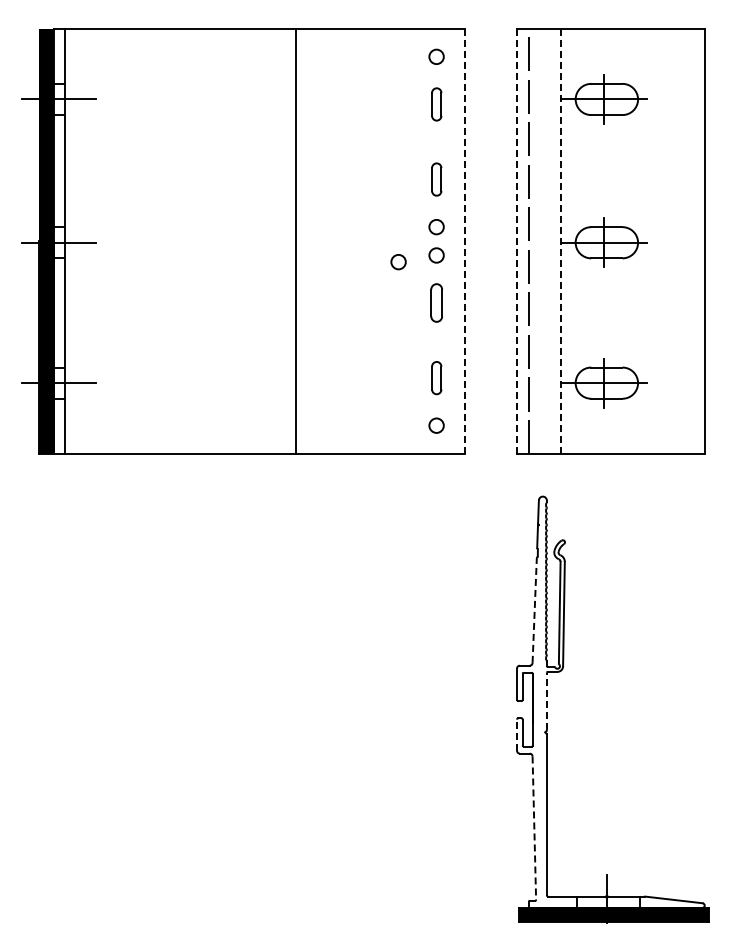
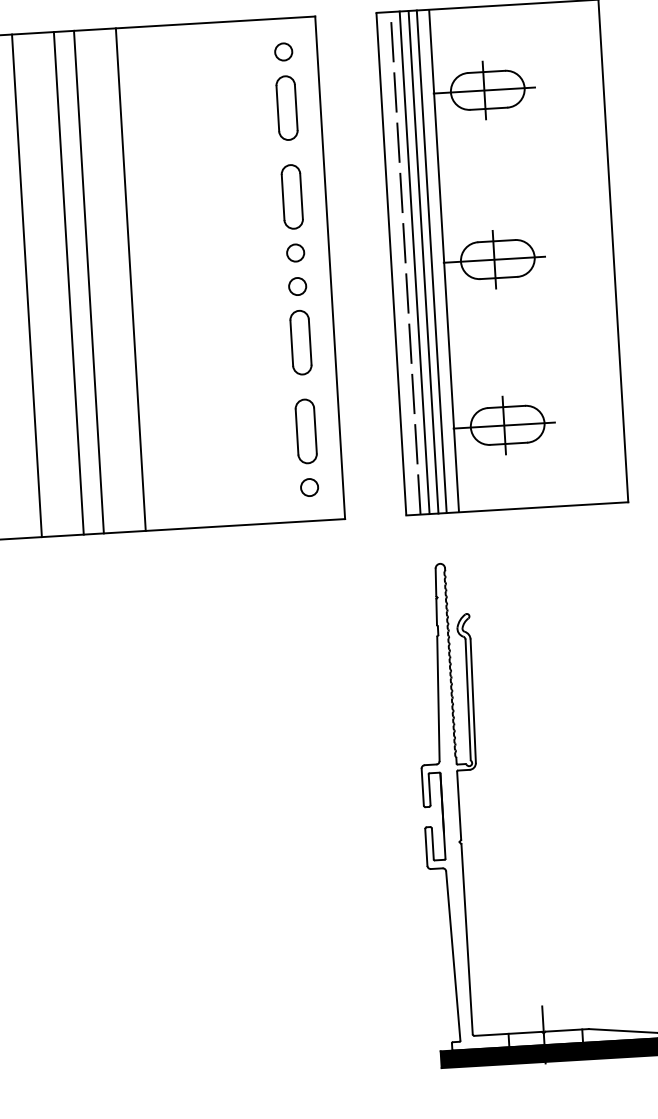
part: (436, 104) -> (286, 108), size x1.67
part: (436, 179) -> (292, 196), size x1.67
line: (208, 241) -> (27, 286), added
line: (243, 241) -> (68, 283), added
line: (260, 241) -> (88, 282), added
line: (464, 241) -> (329, 268), dashed -> solid
line: (516, 241) -> (391, 264), dashed -> solid
line: (536, 241) -> (414, 263), added
line: (544, 241) -> (424, 262), added
line: (550, 241) -> (431, 262), added
line: (561, 241) -> (444, 261), dashed -> solid
circle: (398, 262) -> (253, 297), removed
part: (436, 302) -> (300, 342), size x1.43
part: (436, 377) -> (306, 430), size x1.67
line: (534, 609) -> (438, 697), dashed -> solid
line: (546, 701) -> (458, 805), dashed -> solid
line: (517, 735) -> (426, 847), dashed -> solid
line: (534, 828) -> (453, 956), dashed -> solid

